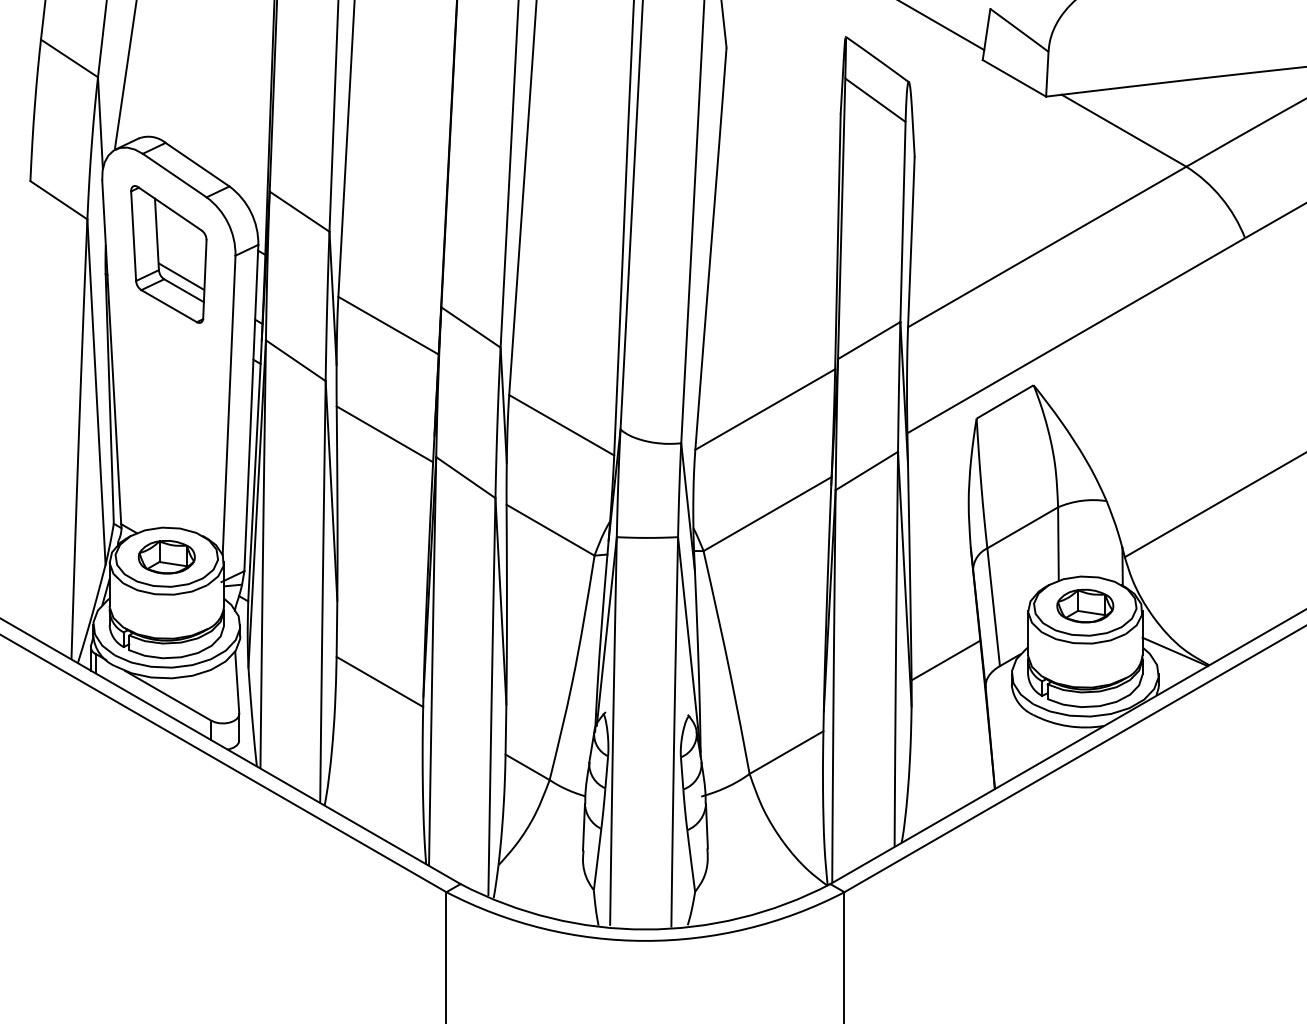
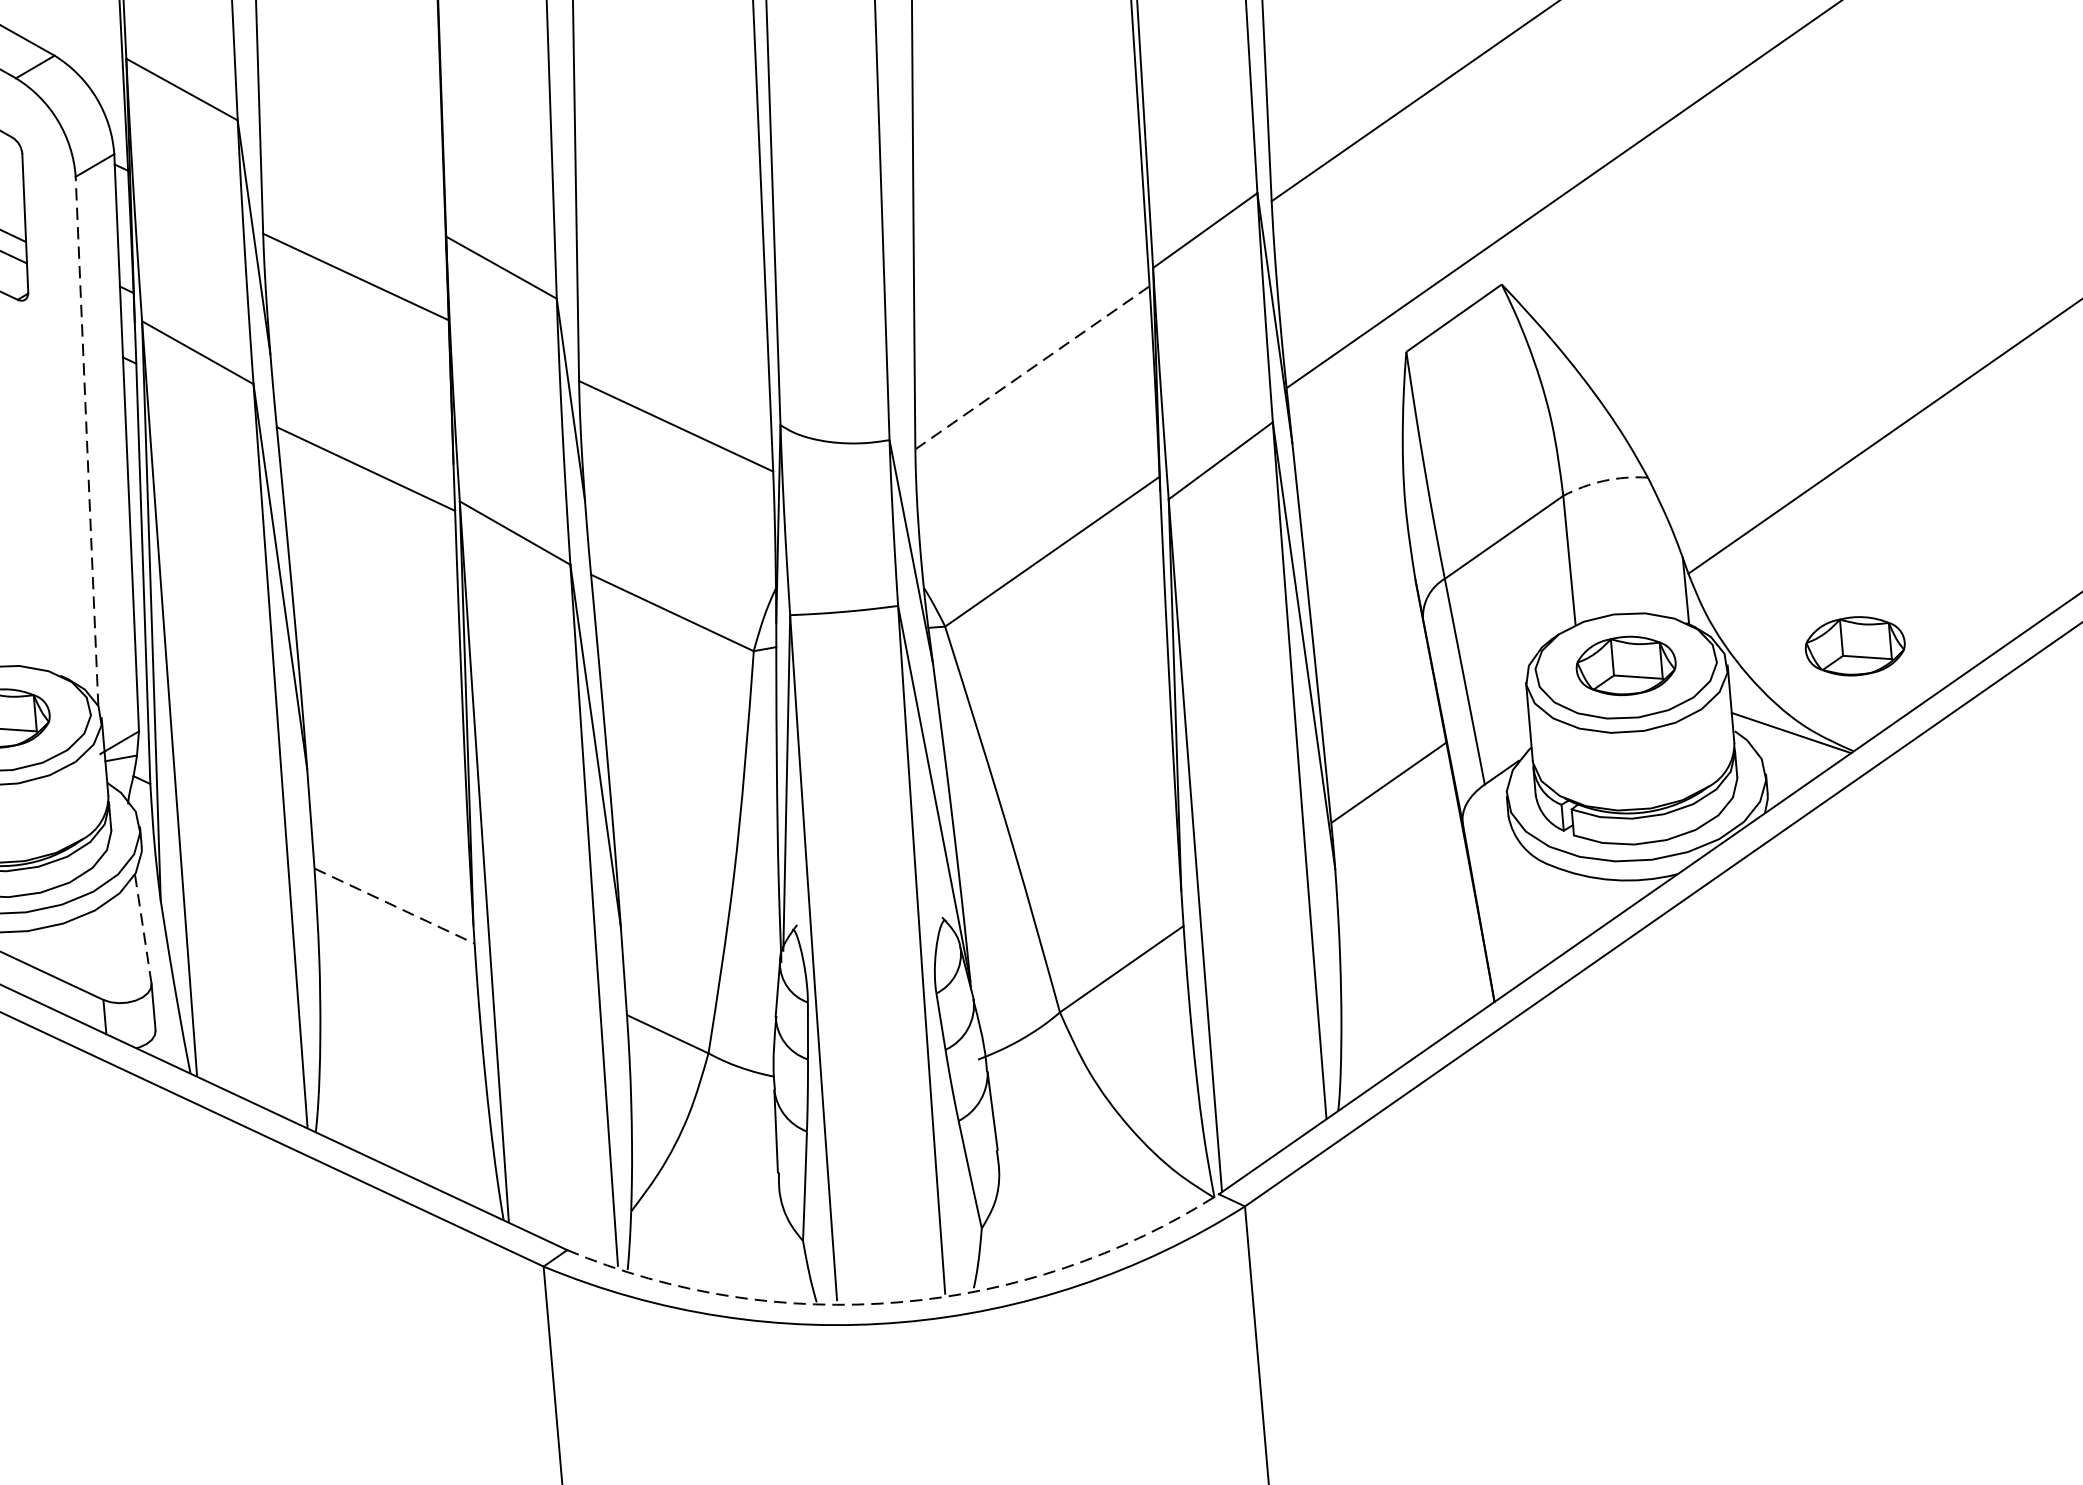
line: (229, 405) -> (87, 441), solid -> dashed
line: (765, 409) -> (1032, 367), solid -> dashed
arc: (1081, 500) -> (1603, 480), solid -> dashed
part: (1215, 605) -> (1855, 645), added
line: (379, 681) -> (393, 905), solid -> dashed
line: (237, 682) -> (143, 928), solid -> dashed
arc: (645, 929) -> (899, 1302), solid -> dashed

